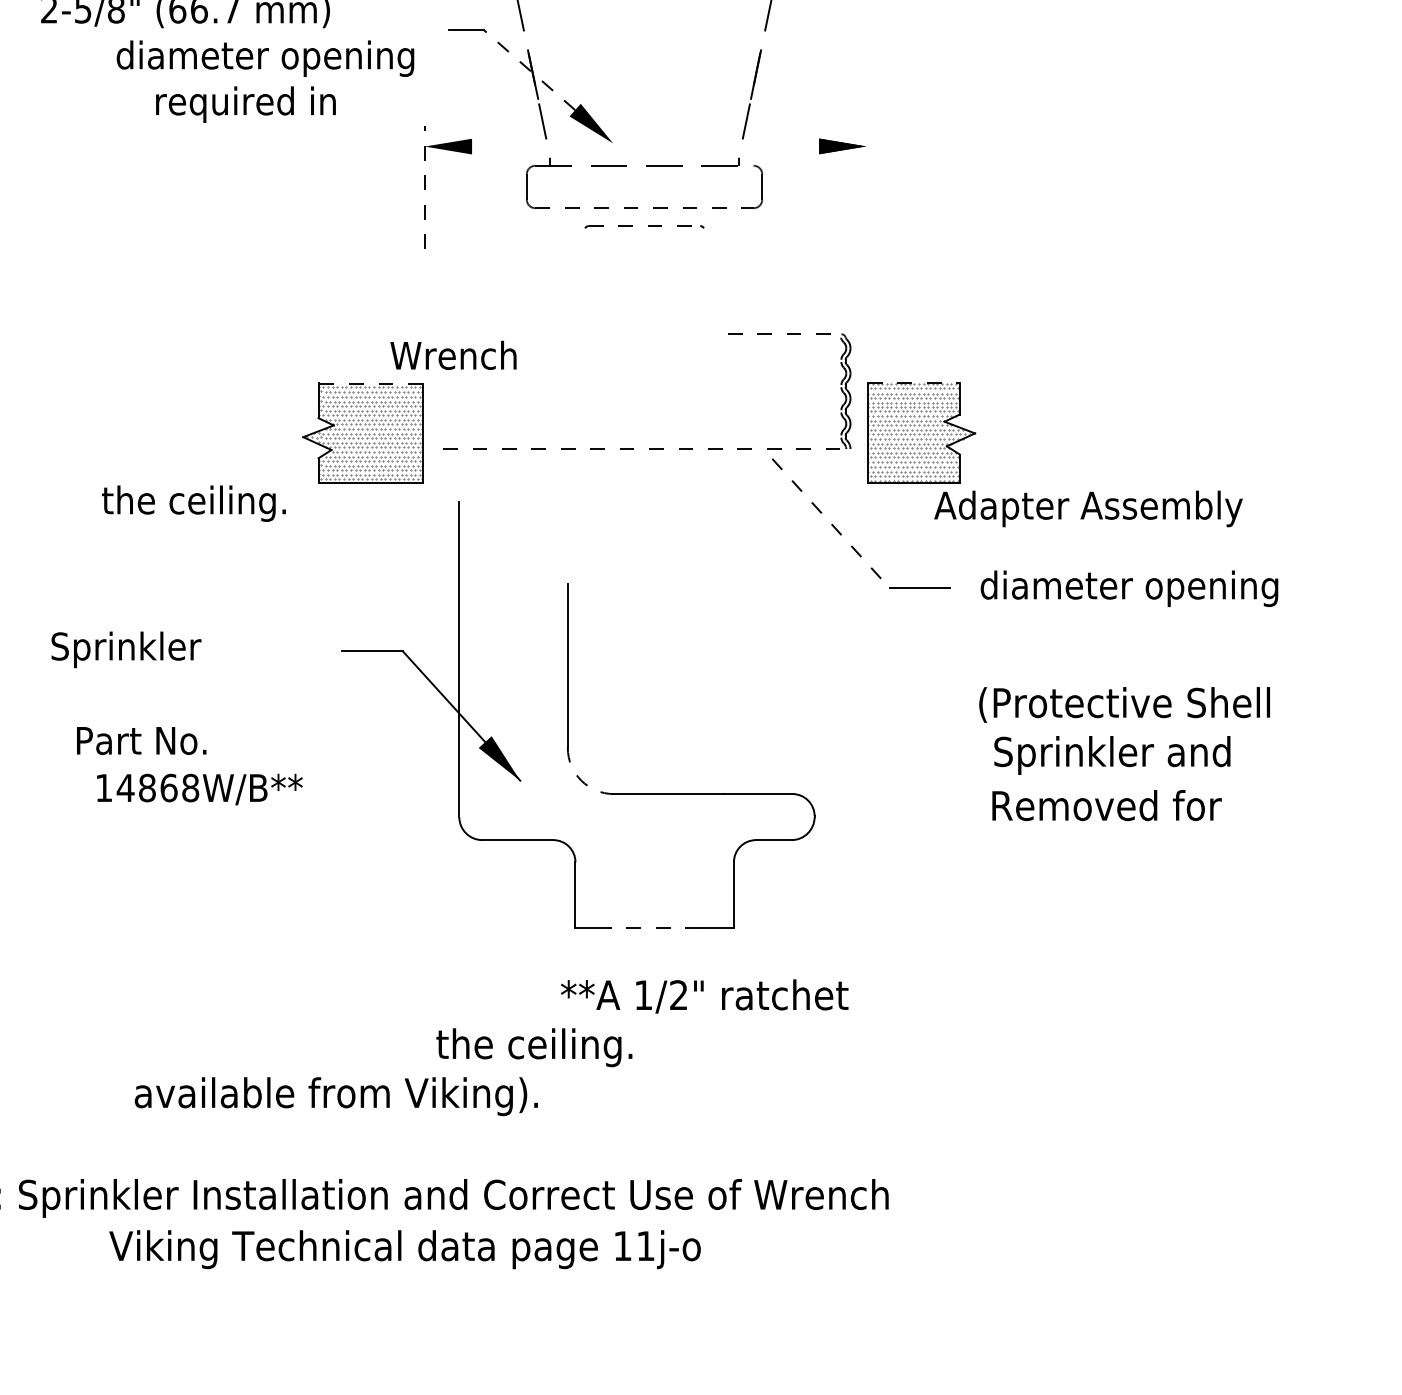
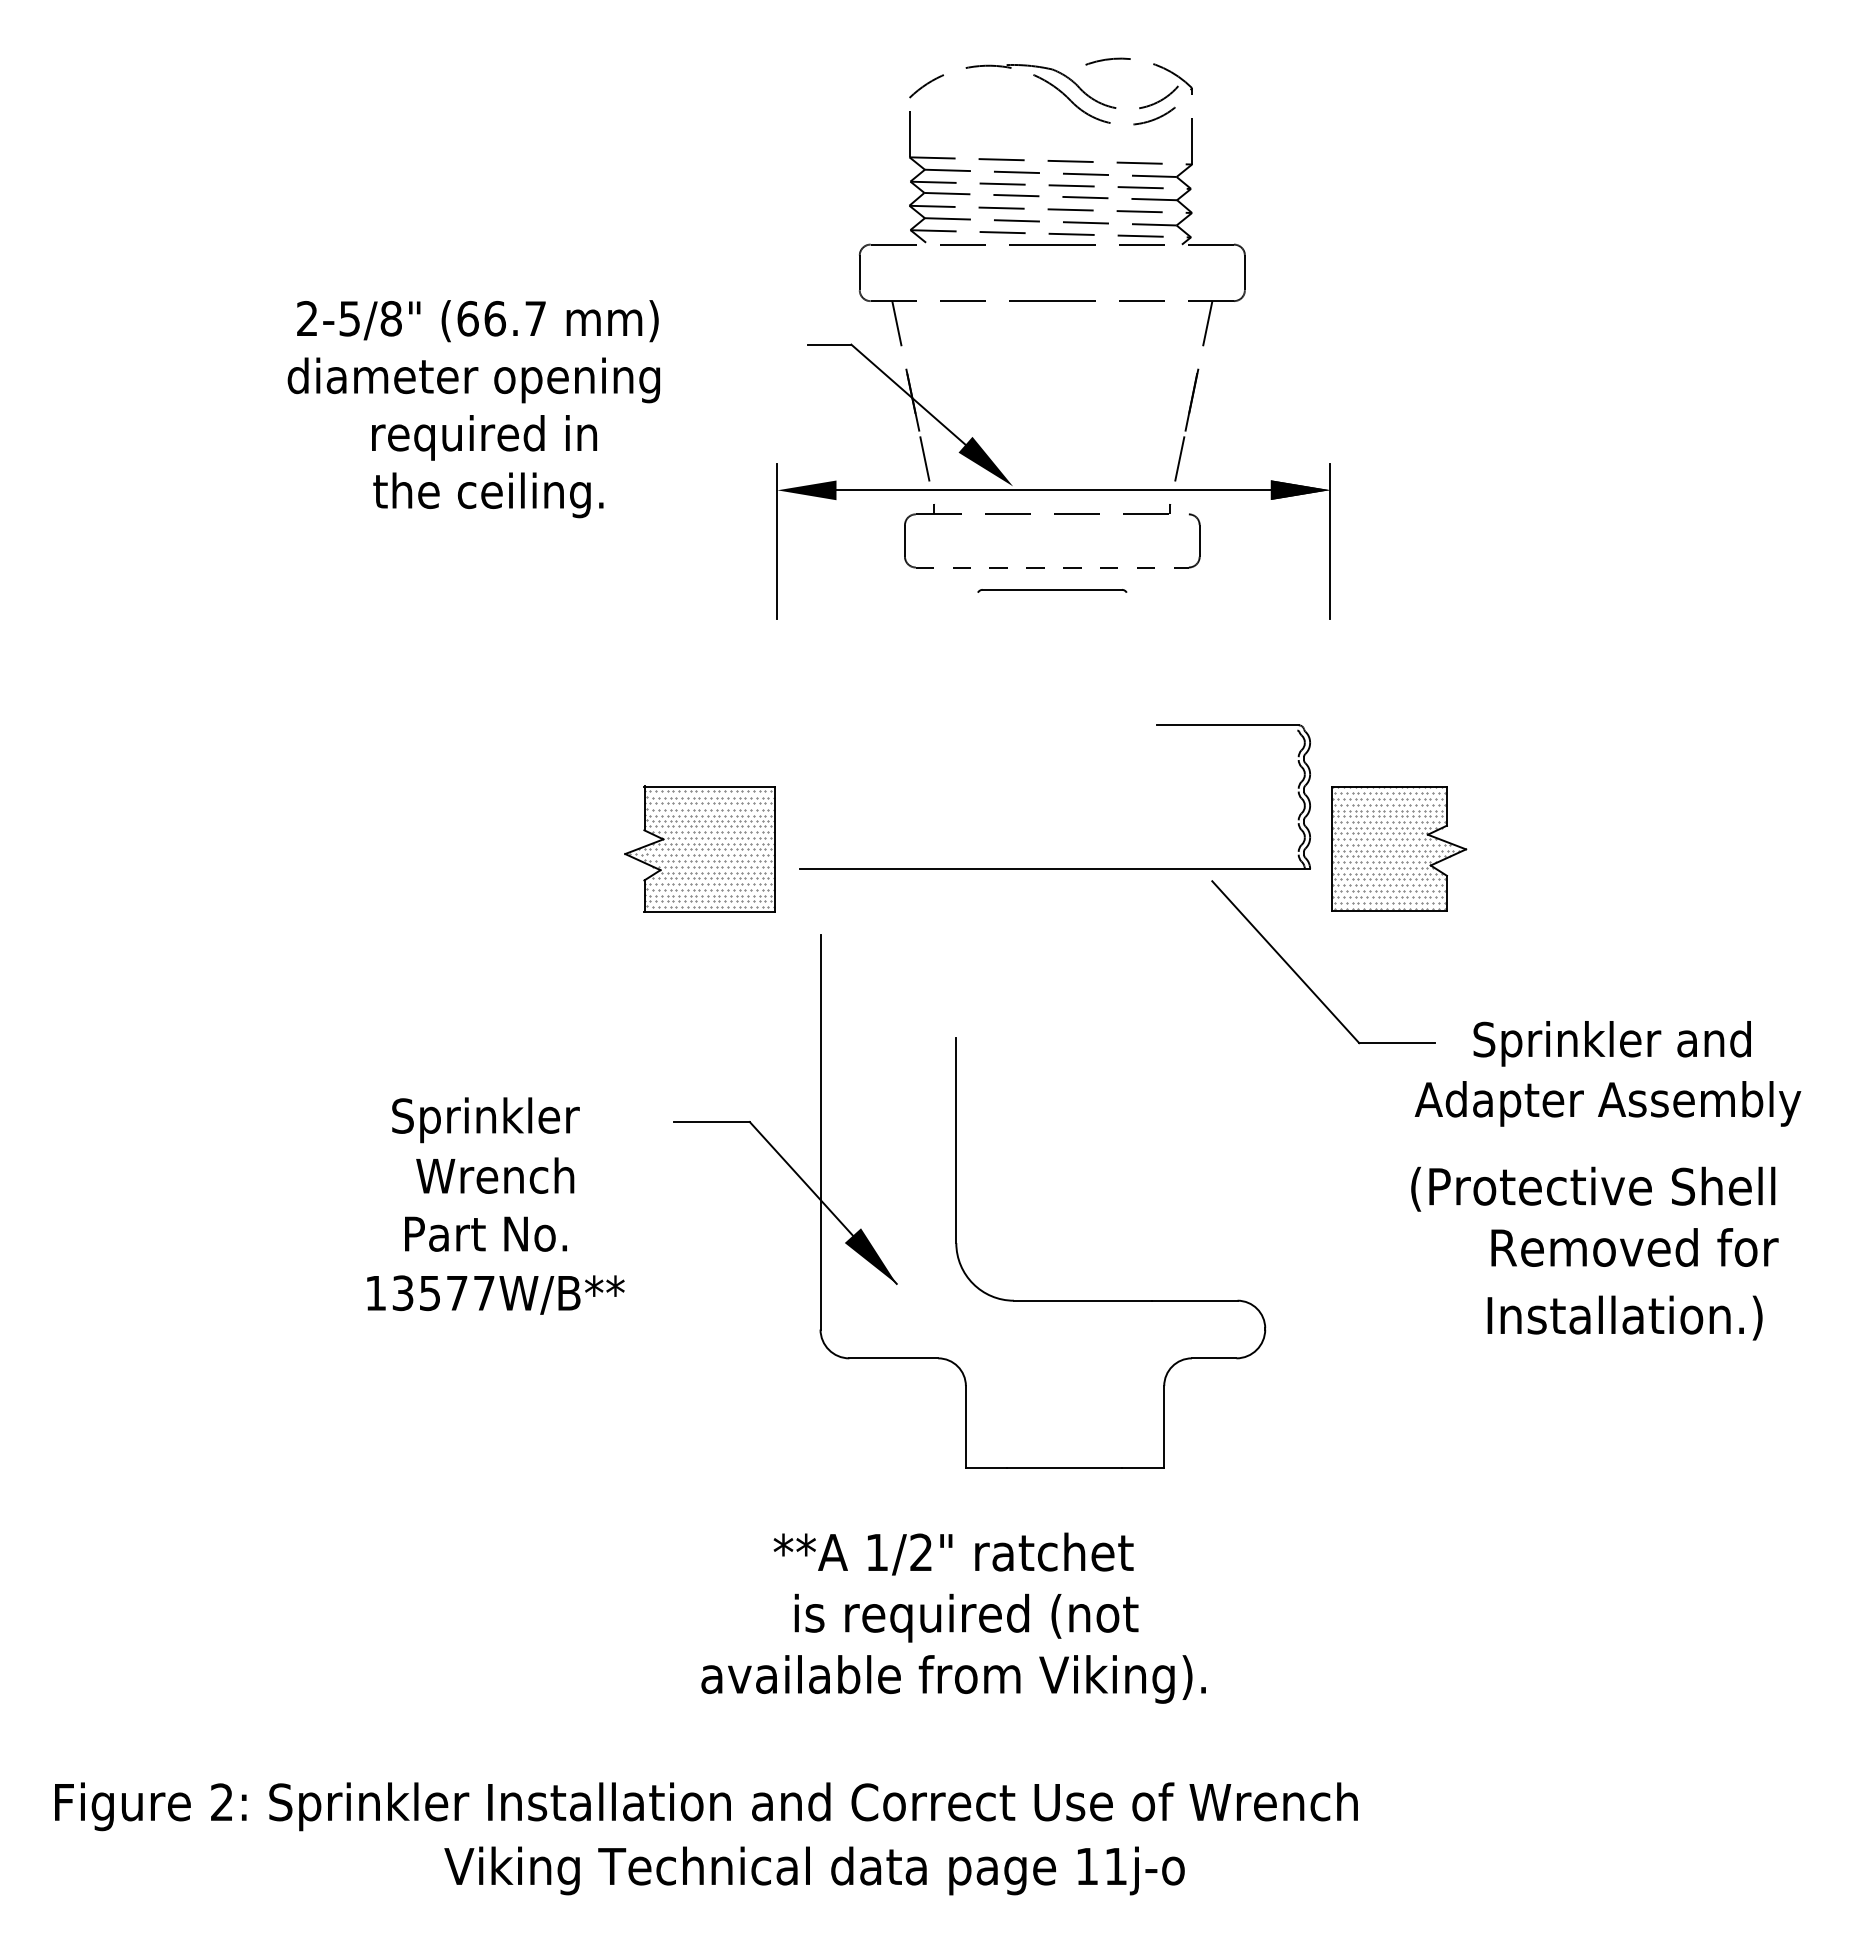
text: (265, 58) -> (473, 380), moved
line: (529, 69) -> (908, 394), dashed -> solid
text: (245, 104) -> (484, 437), moved
line: (650, 146) -> (1059, 490), added
line: (424, 187) -> (777, 541), dashed -> solid
line: (866, 187) -> (1330, 541), added
line: (644, 225) -> (1052, 589), dashed -> solid
line: (785, 334) -> (1228, 725), dashed -> solid
text: (453, 355) -> (495, 1175), moved
line: (370, 383) -> (709, 786), dashed -> solid
line: (913, 383) -> (1389, 786), dashed -> solid
line: (647, 448) -> (1055, 868), dashed -> solid
text: (194, 503) -> (488, 495), moved
text: (1088, 508) -> (1607, 1103), moved
line: (831, 523) -> (1286, 962), dashed -> solid
text: (1129, 588) -> (1659, 1043), diameter opening -> Sprinkler and
text: (126, 650) -> (485, 1120), moved
text: (1124, 704) -> (1593, 1188), moved
text: (141, 740) -> (485, 1233), moved
text: (1112, 755) -> (1637, 1252), Sprinkler and -> Removed for
arc: (581, 780) -> (973, 1283), dashed -> solid
text: (157, 788) -> (442, 1293), 14868W/B** -> 13577W/B**
text: (1108, 807) -> (1633, 1317), Removed for -> Installation.)
line: (653, 927) -> (1063, 1467), dashed -> solid
text: (704, 996) -> (953, 1553), moved
text: (574, 1047) -> (964, 1617), the ceiling. -> is required (not
text: (336, 1096) -> (953, 1679), moved
text: (404, 1249) -> (814, 1870), moved

